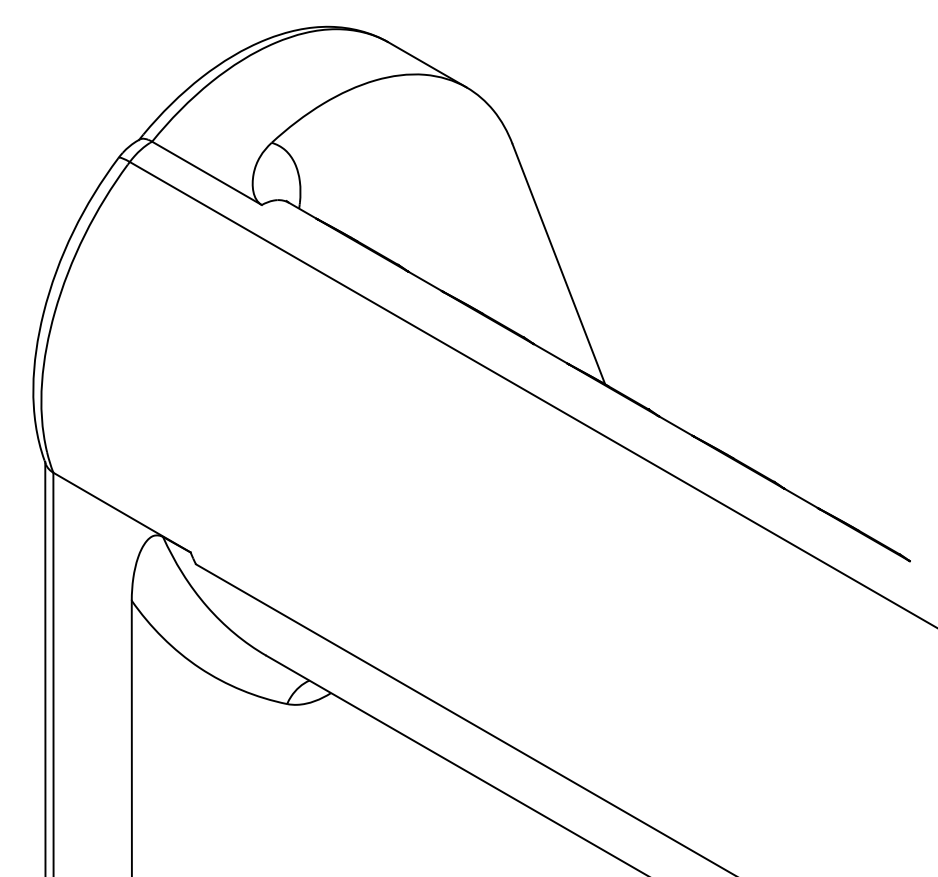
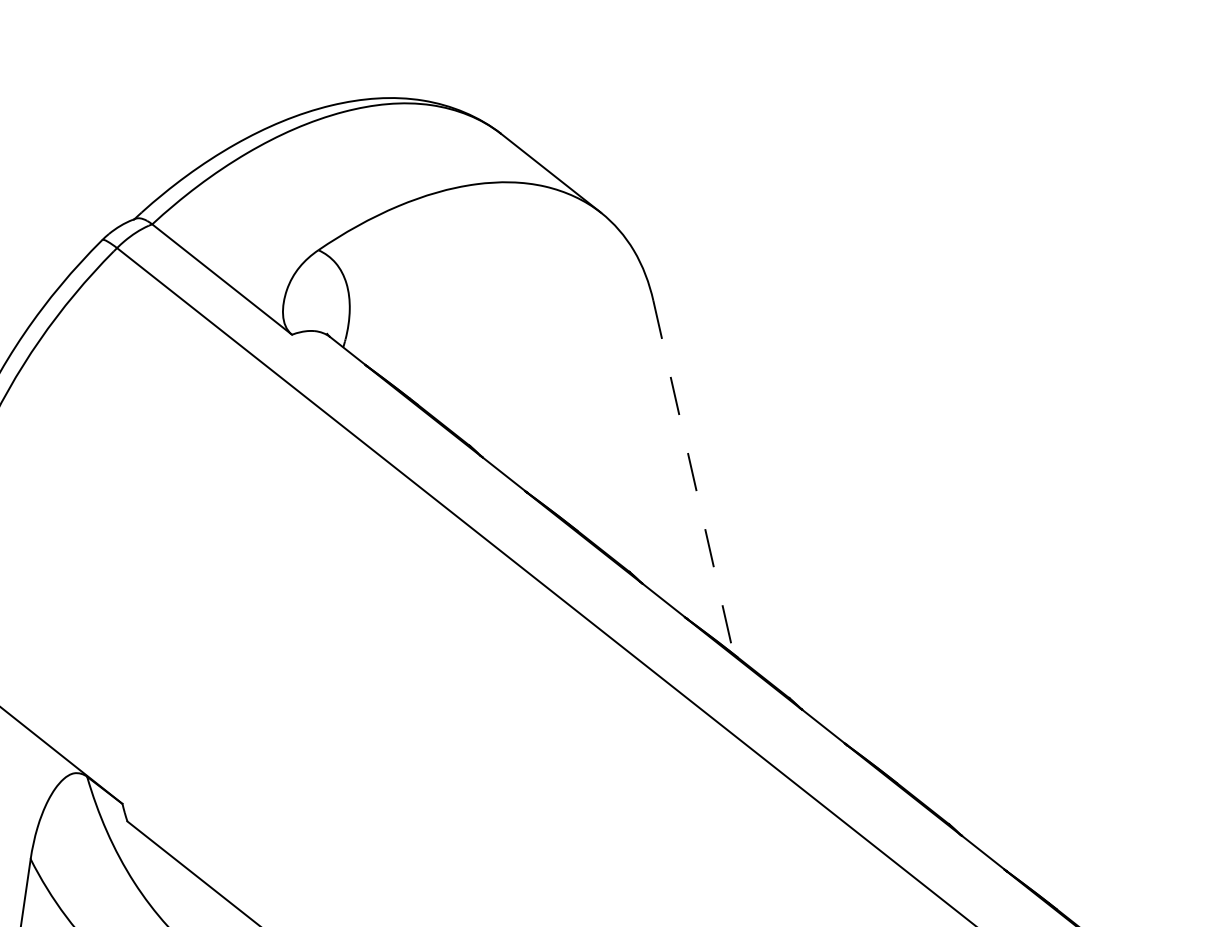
line: (558, 264) -> (692, 477), solid -> dashed

